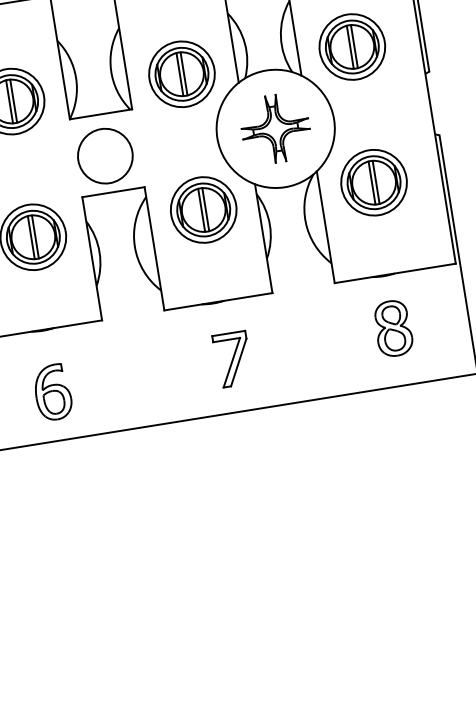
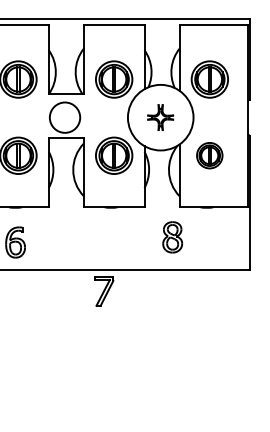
part: (275, 128) -> (160, 117), size x0.7
part: (373, 182) -> (209, 155), size x0.7
part: (393, 328) -> (172, 237), moved
part: (233, 359) -> (104, 291), moved

